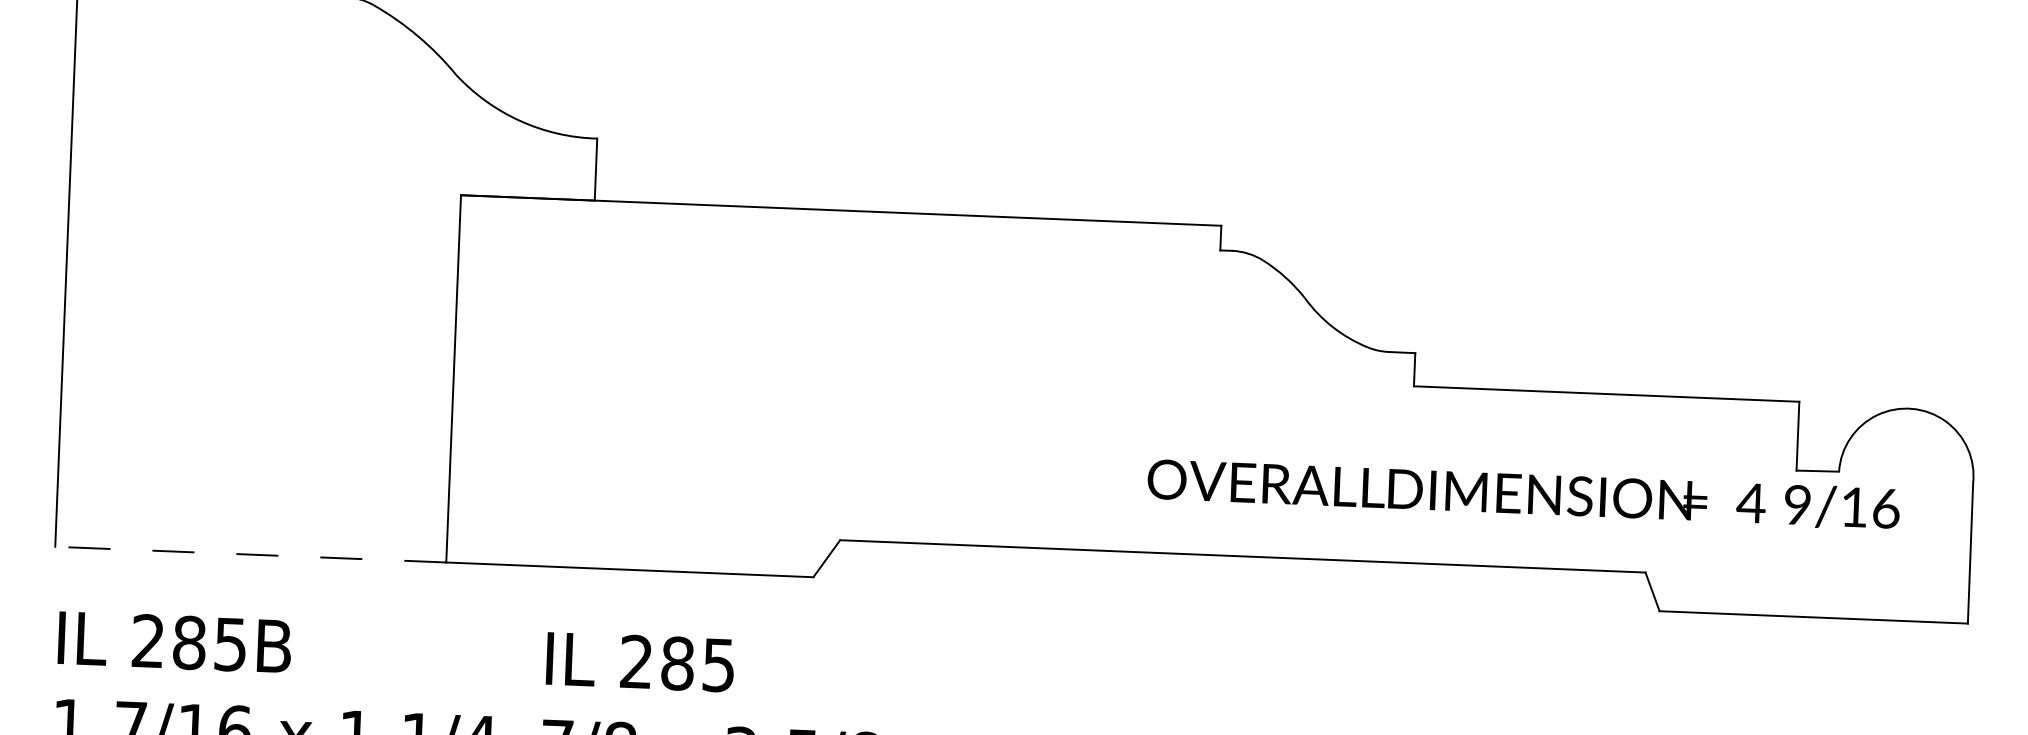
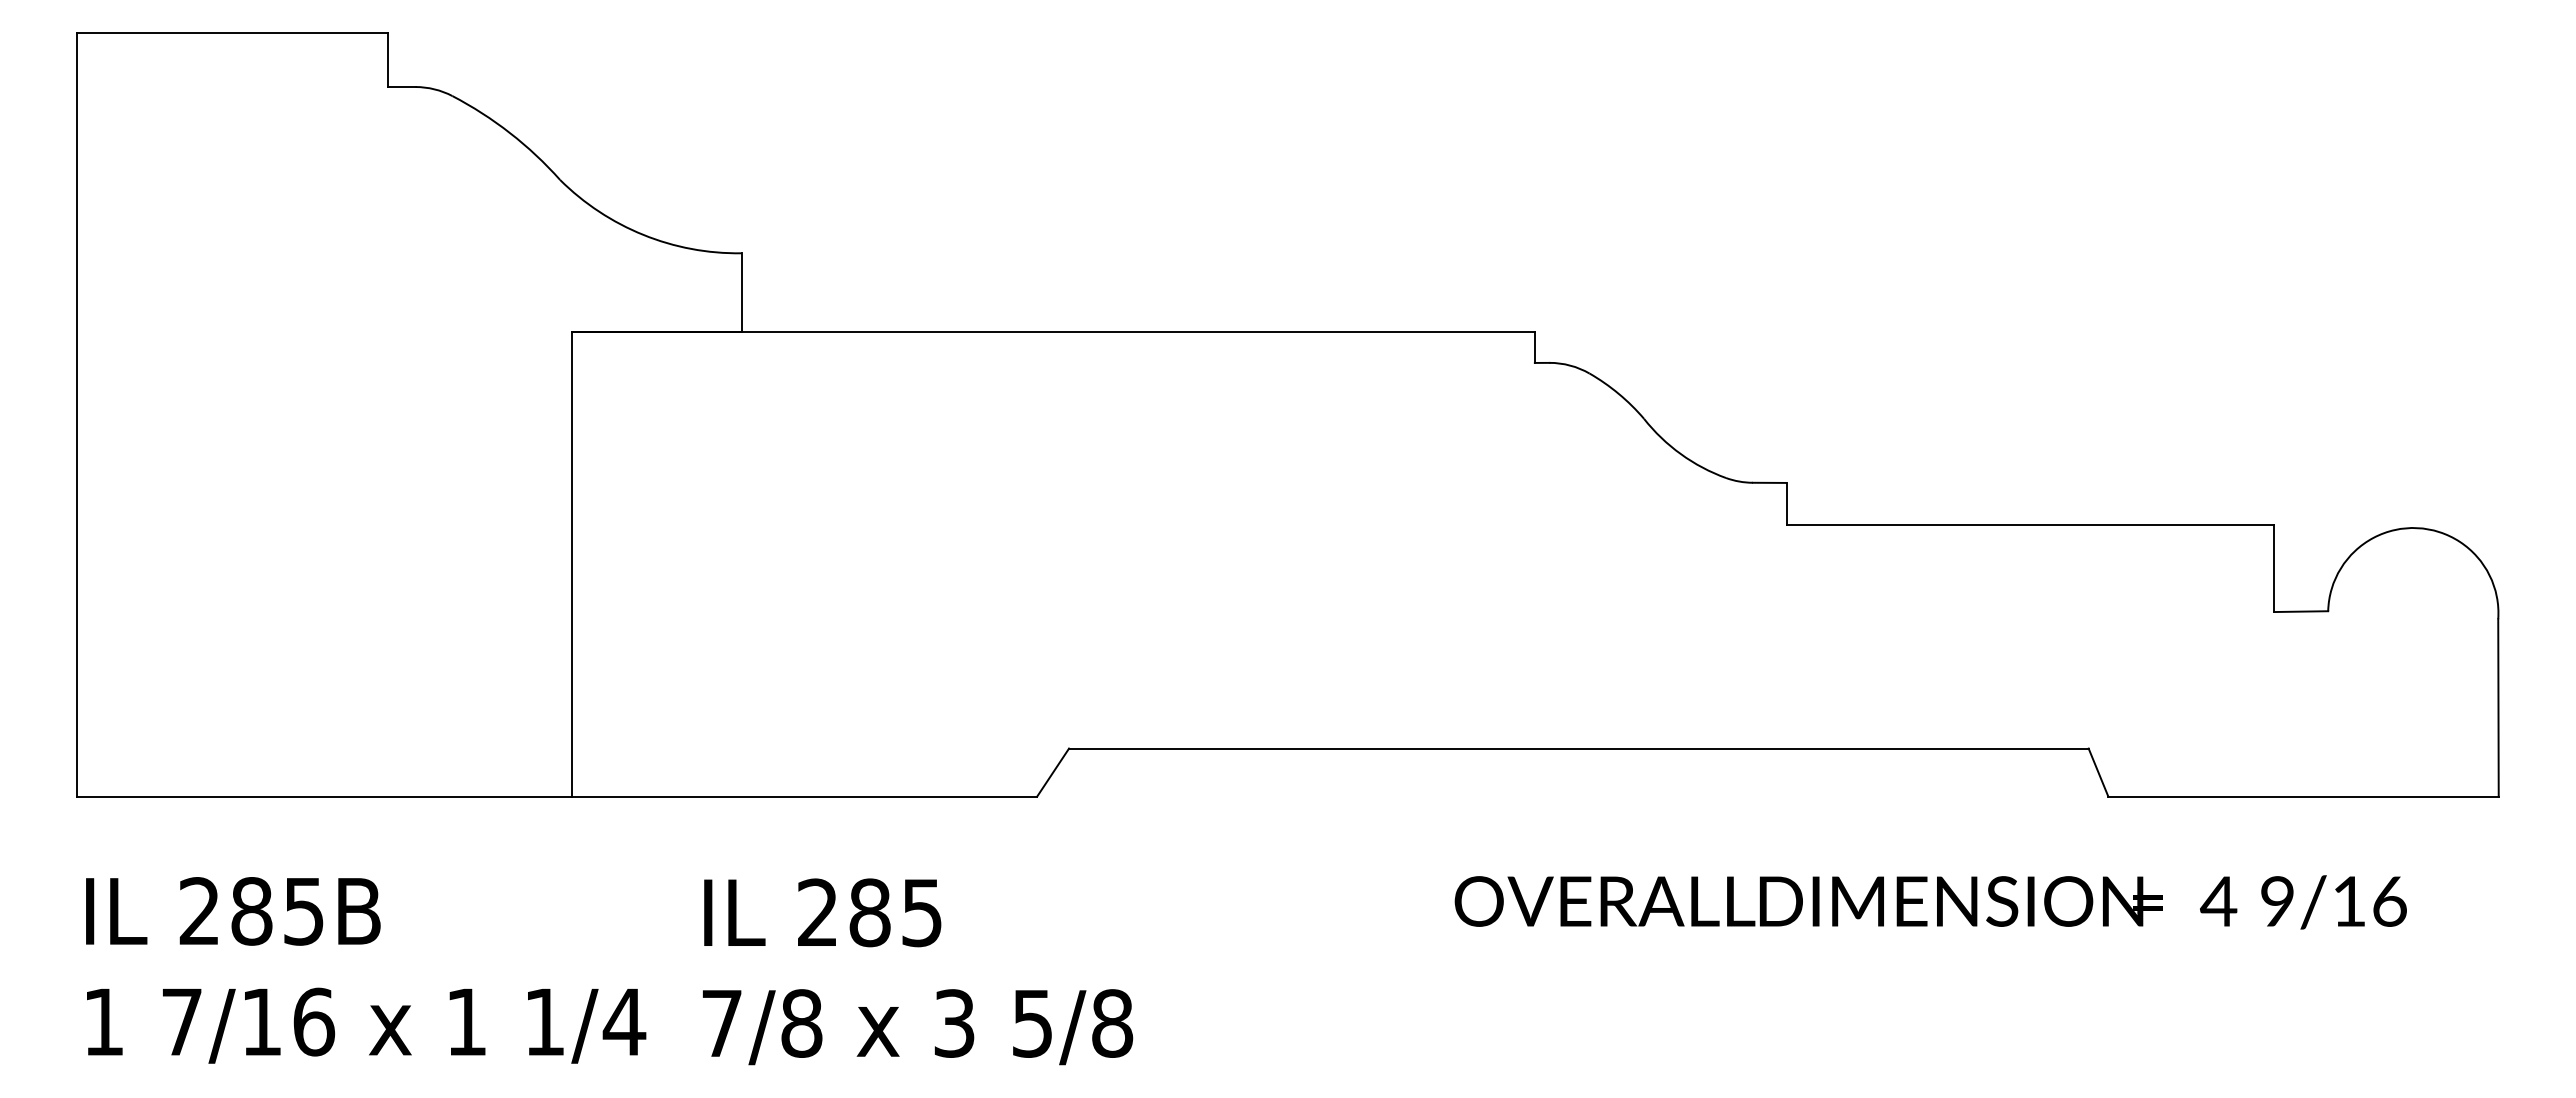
text: (1523, 494) -> (1930, 902), moved
line: (250, 554) -> (324, 796), dashed -> solid

